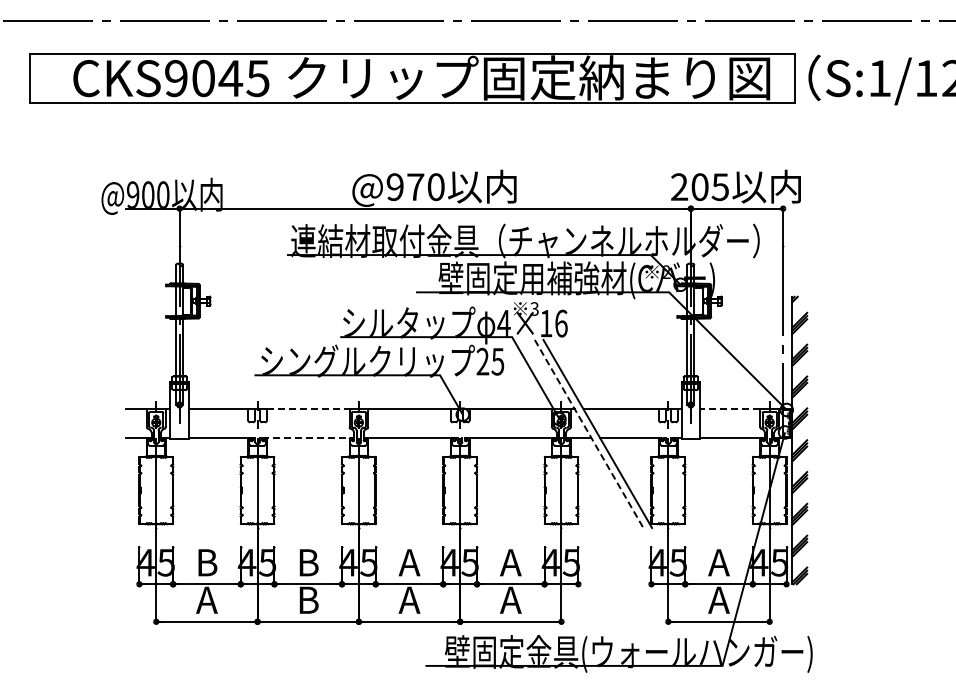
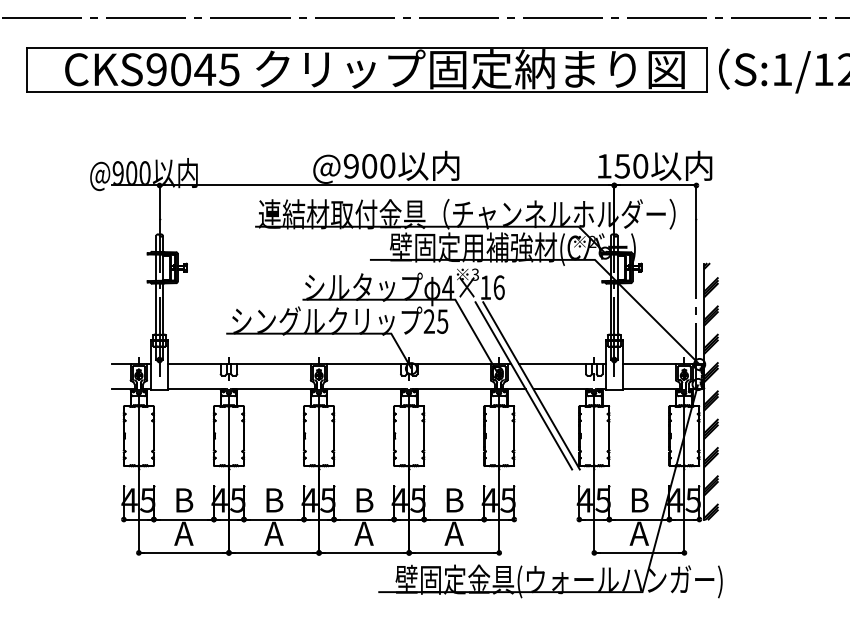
text: (415, 187) -> (369, 166), @970 -> @900
text: (699, 187) -> (622, 166), 205 -> 150
line: (308, 409) -> (274, 364), dashed -> solid
line: (729, 409) -> (648, 364), dashed -> solid
line: (589, 433) -> (524, 385), dashed -> solid
line: (308, 437) -> (274, 388), dashed -> solid
text: (409, 562) -> (364, 500), A -> B
text: (510, 562) -> (453, 500), A -> B
text: (718, 562) -> (638, 500), A -> B
text: (308, 599) -> (274, 533), B -> A

